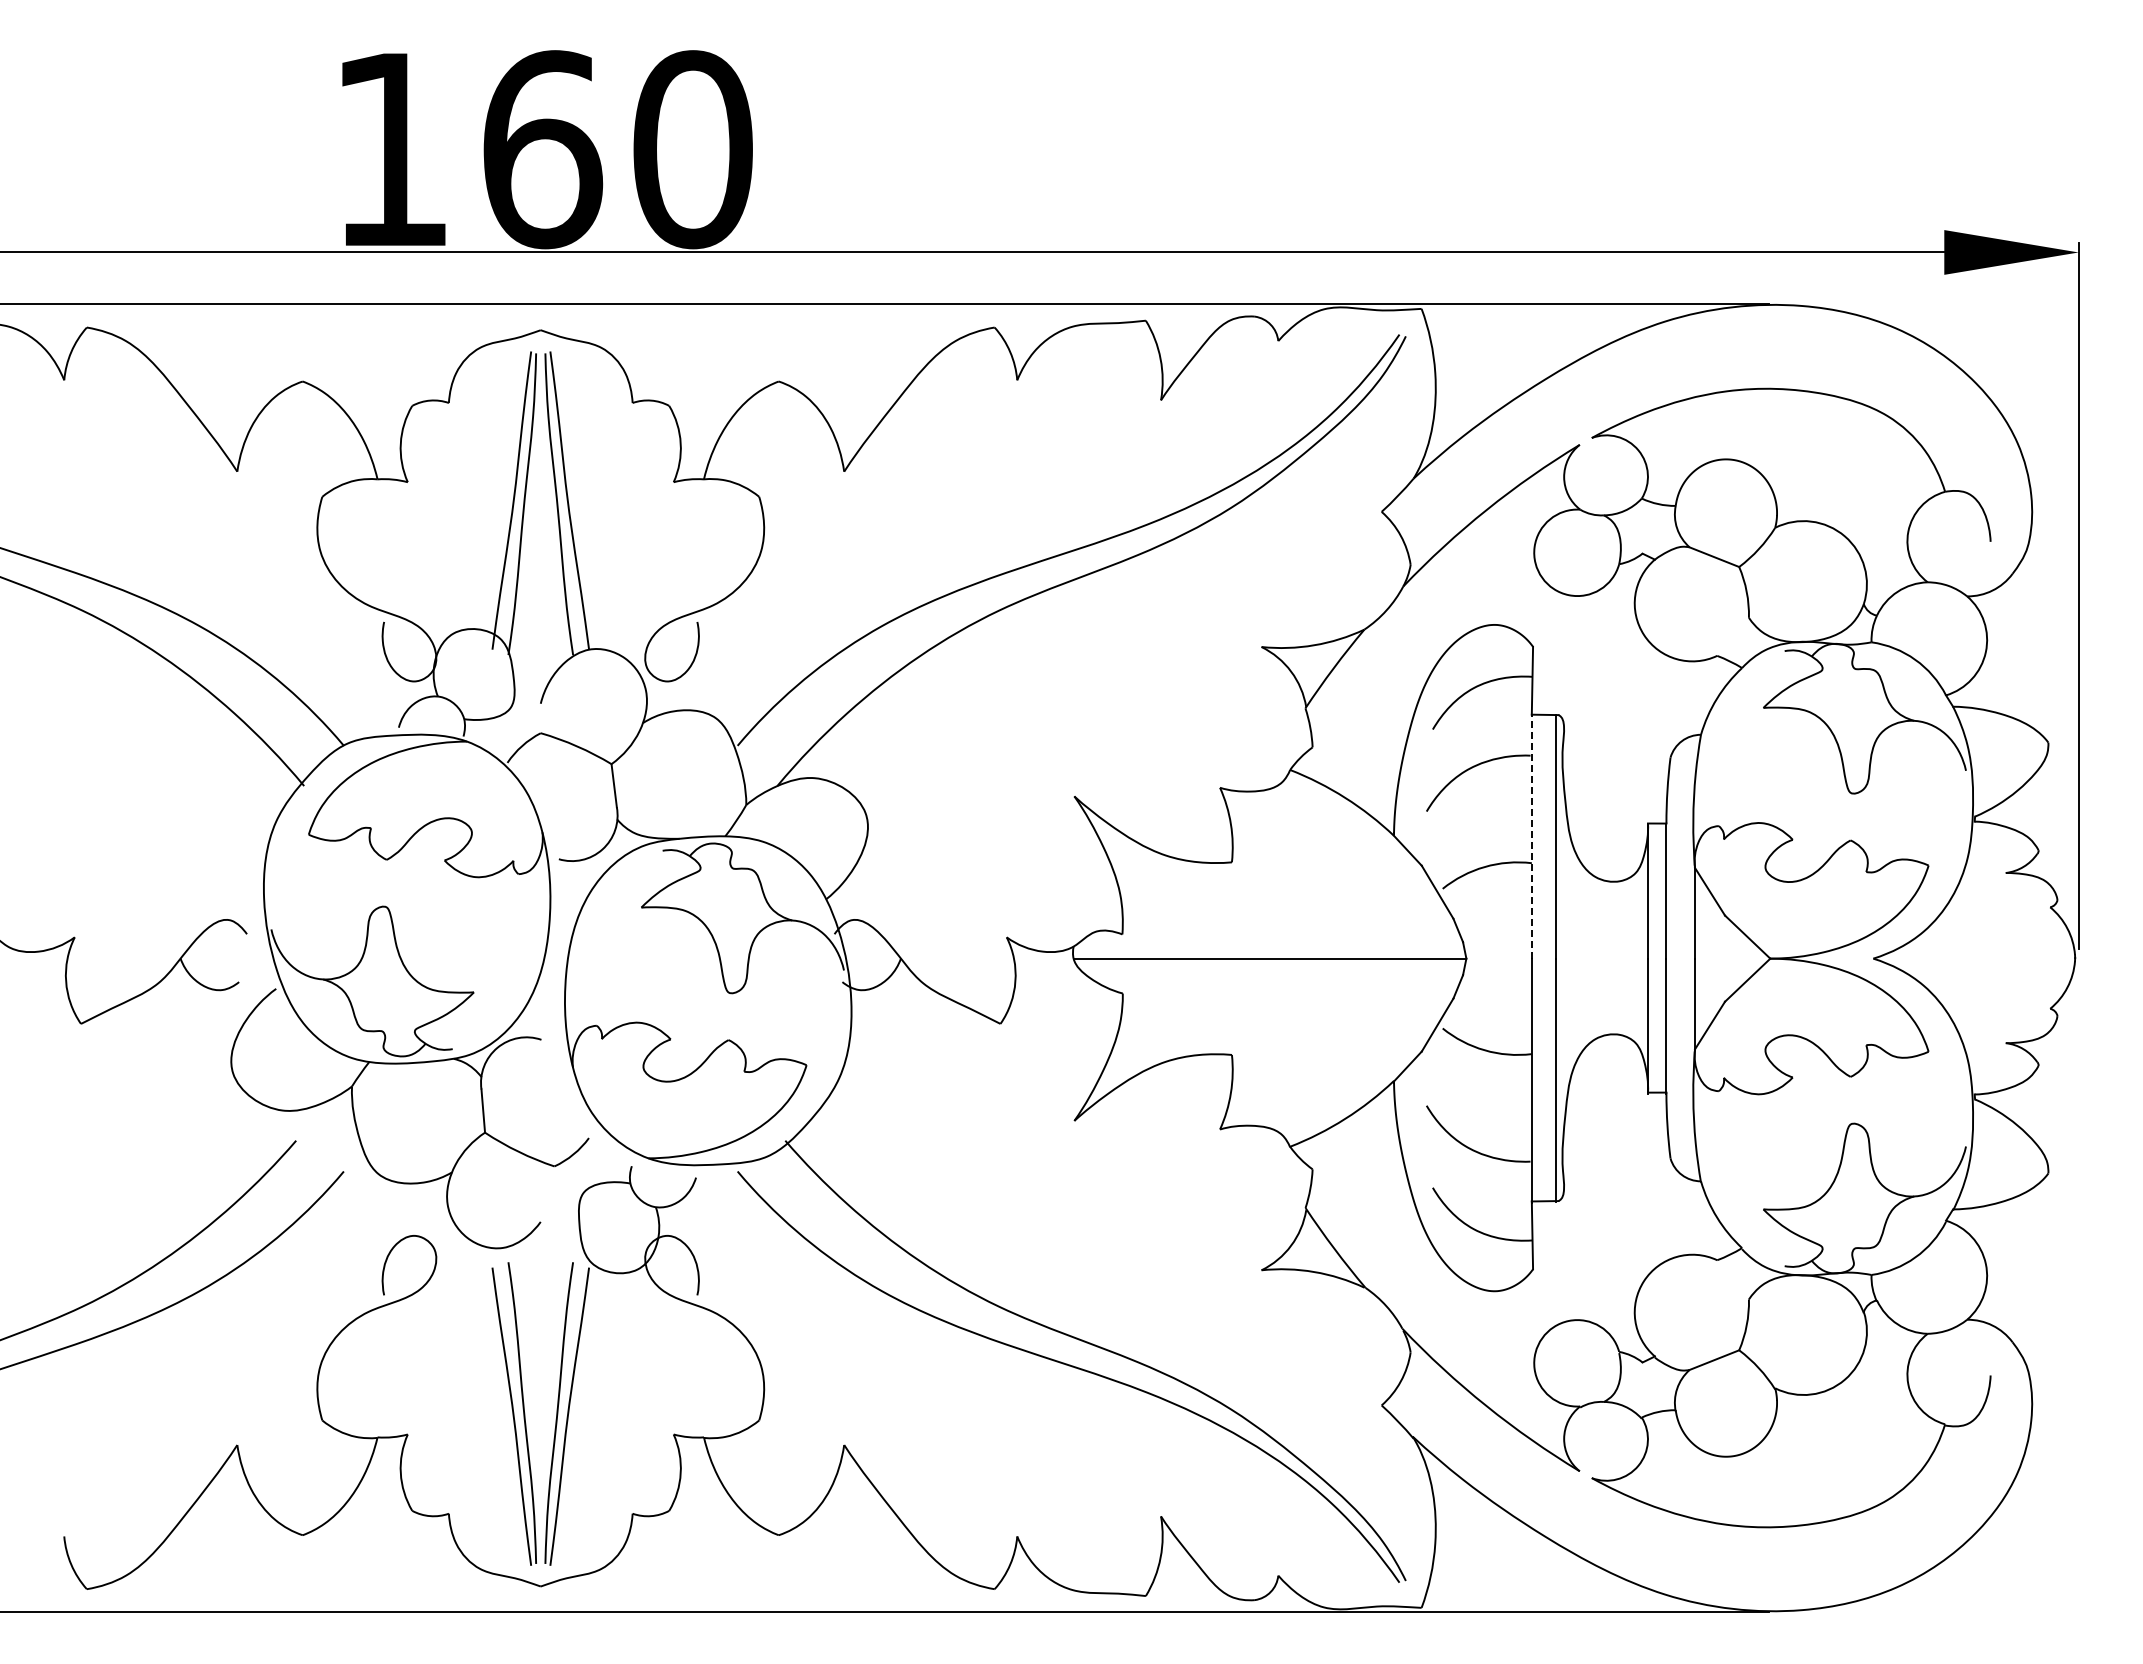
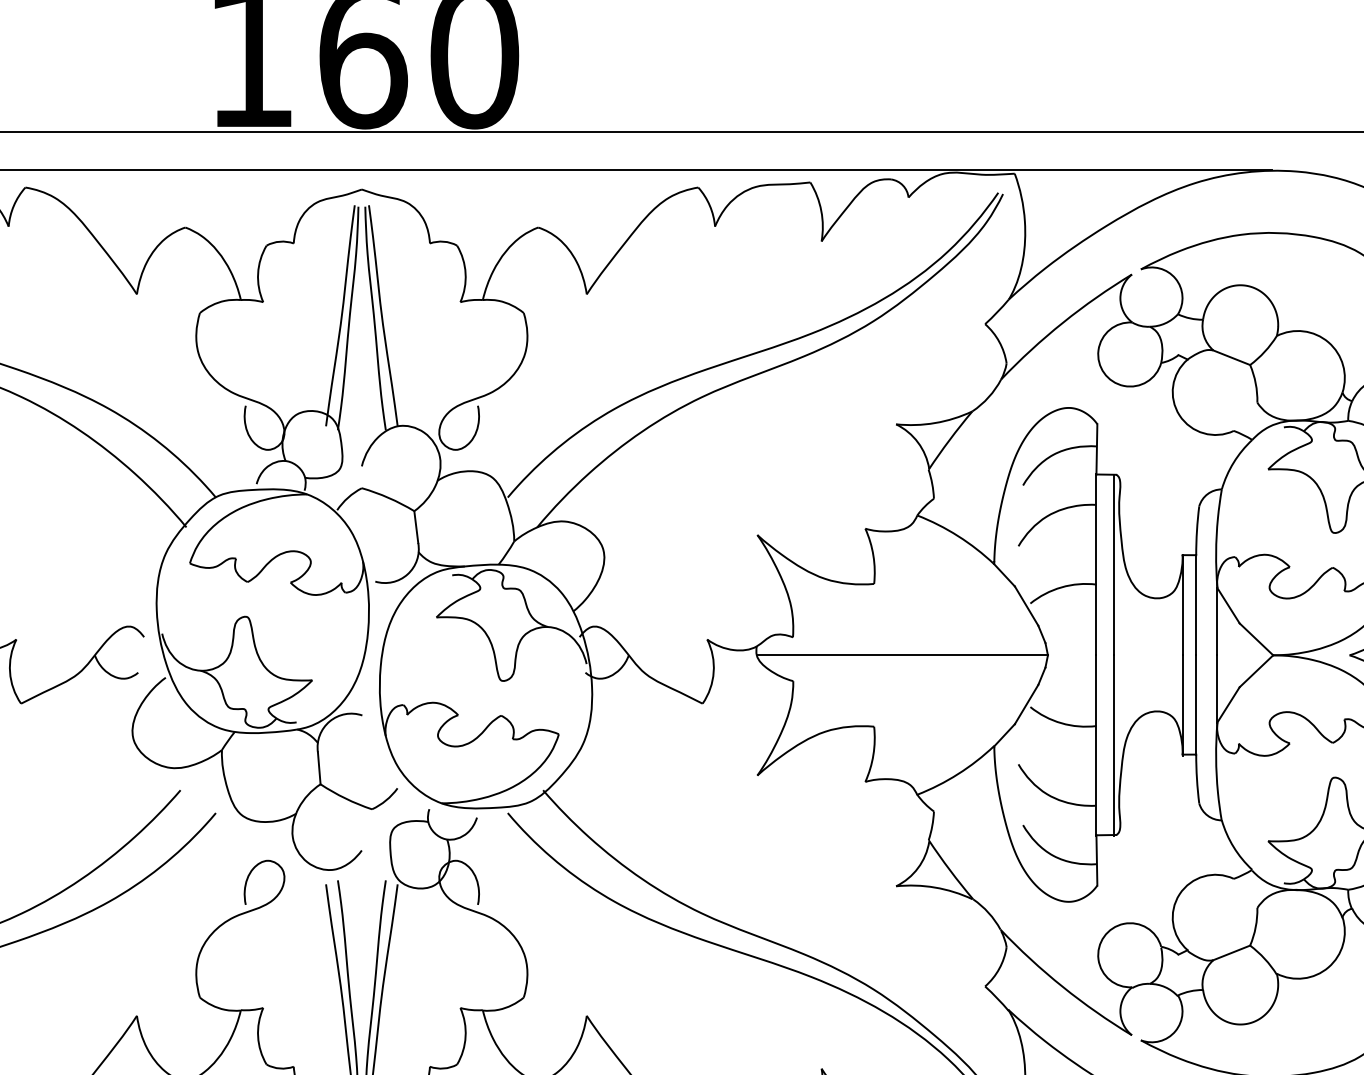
line: (1531, 836) -> (1096, 564), dashed -> solid

